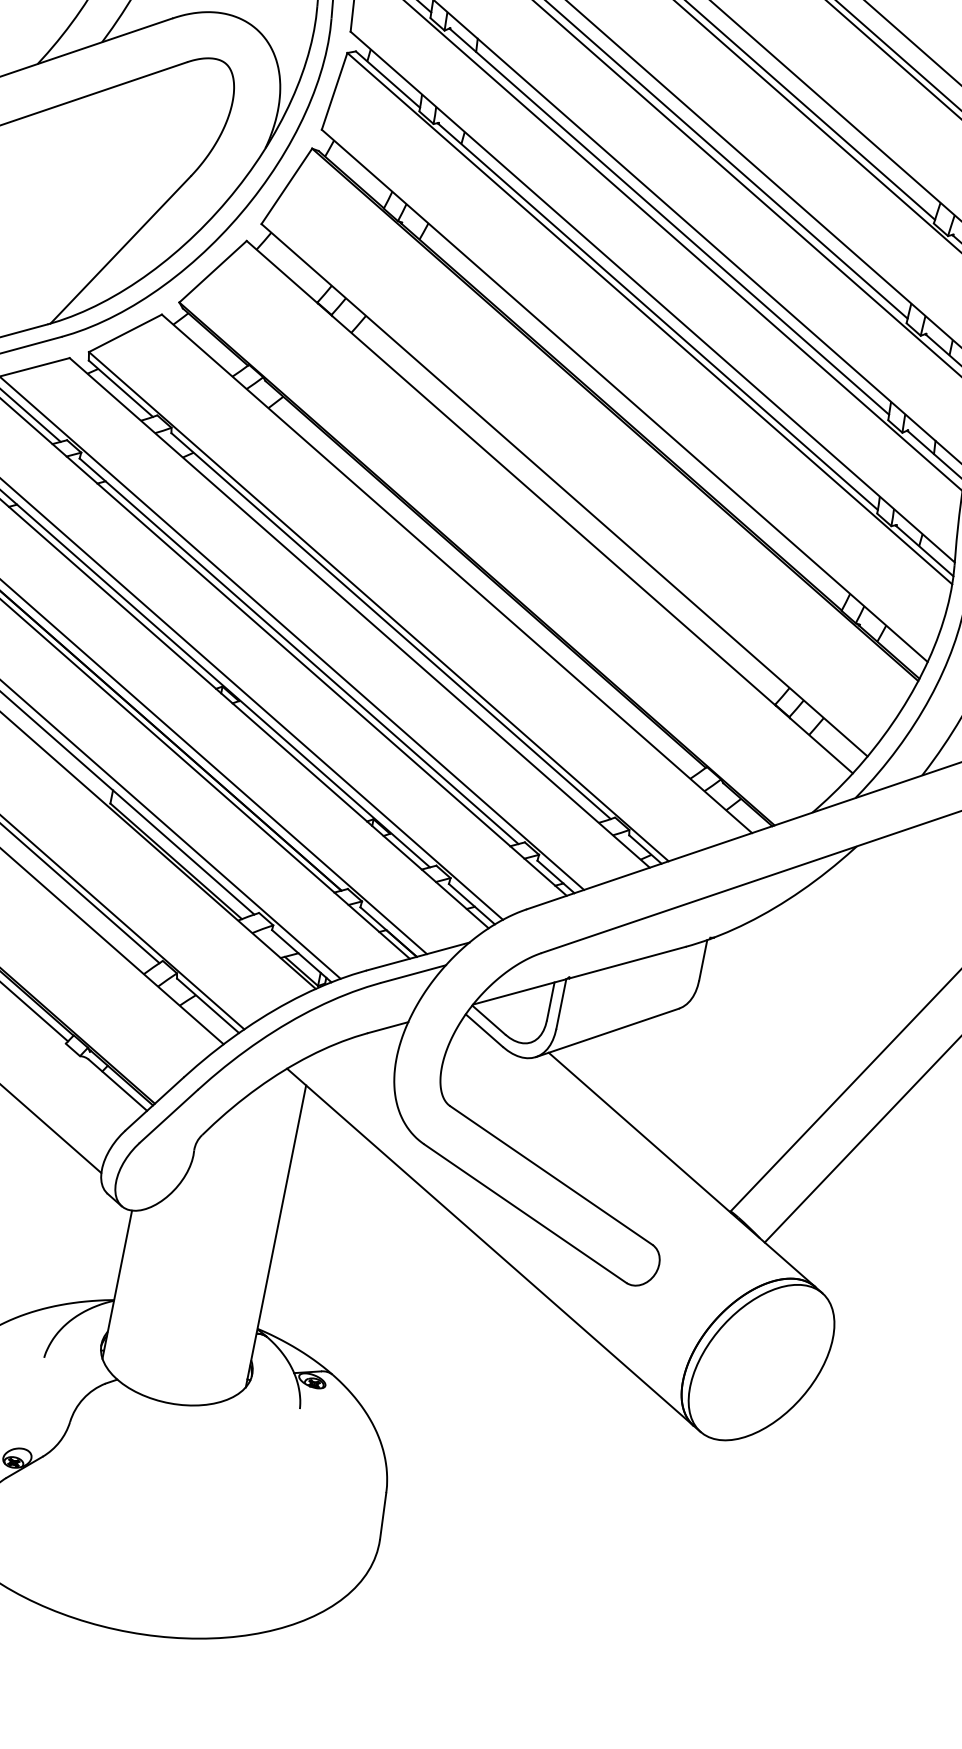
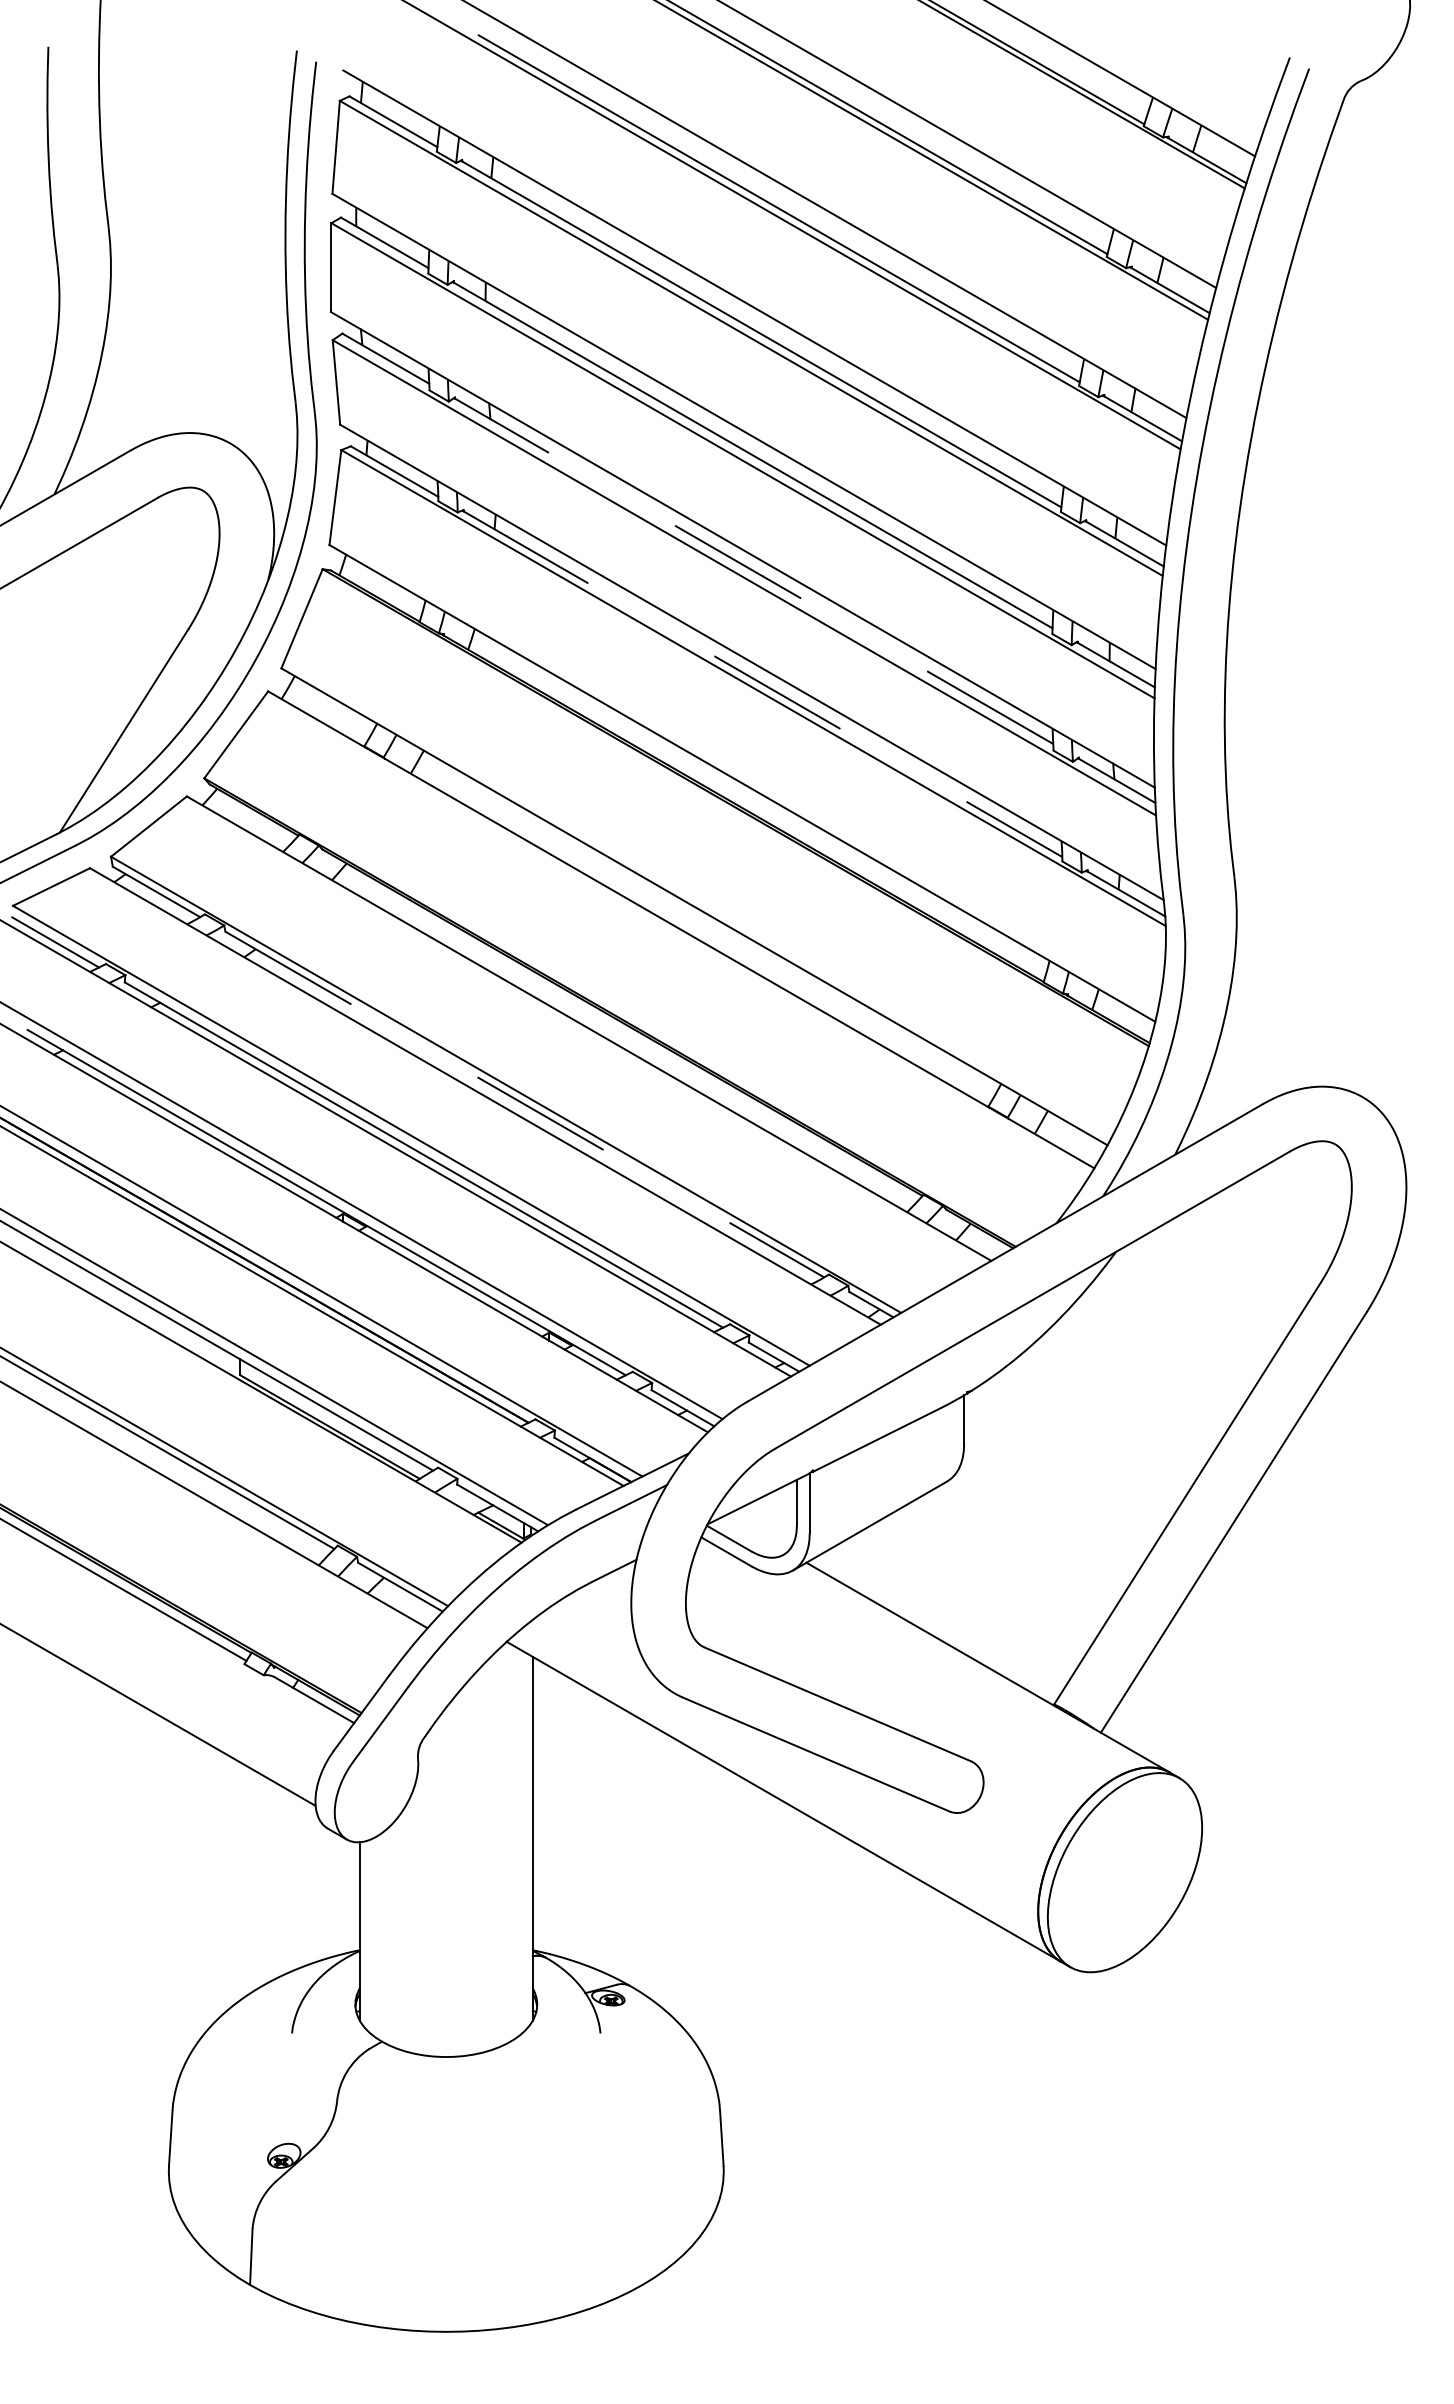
line: (669, 221) -> (753, 571), solid -> dashed
line: (657, 317) -> (762, 684), solid -> dashed
line: (390, 626) -> (524, 1104), solid -> dashed

